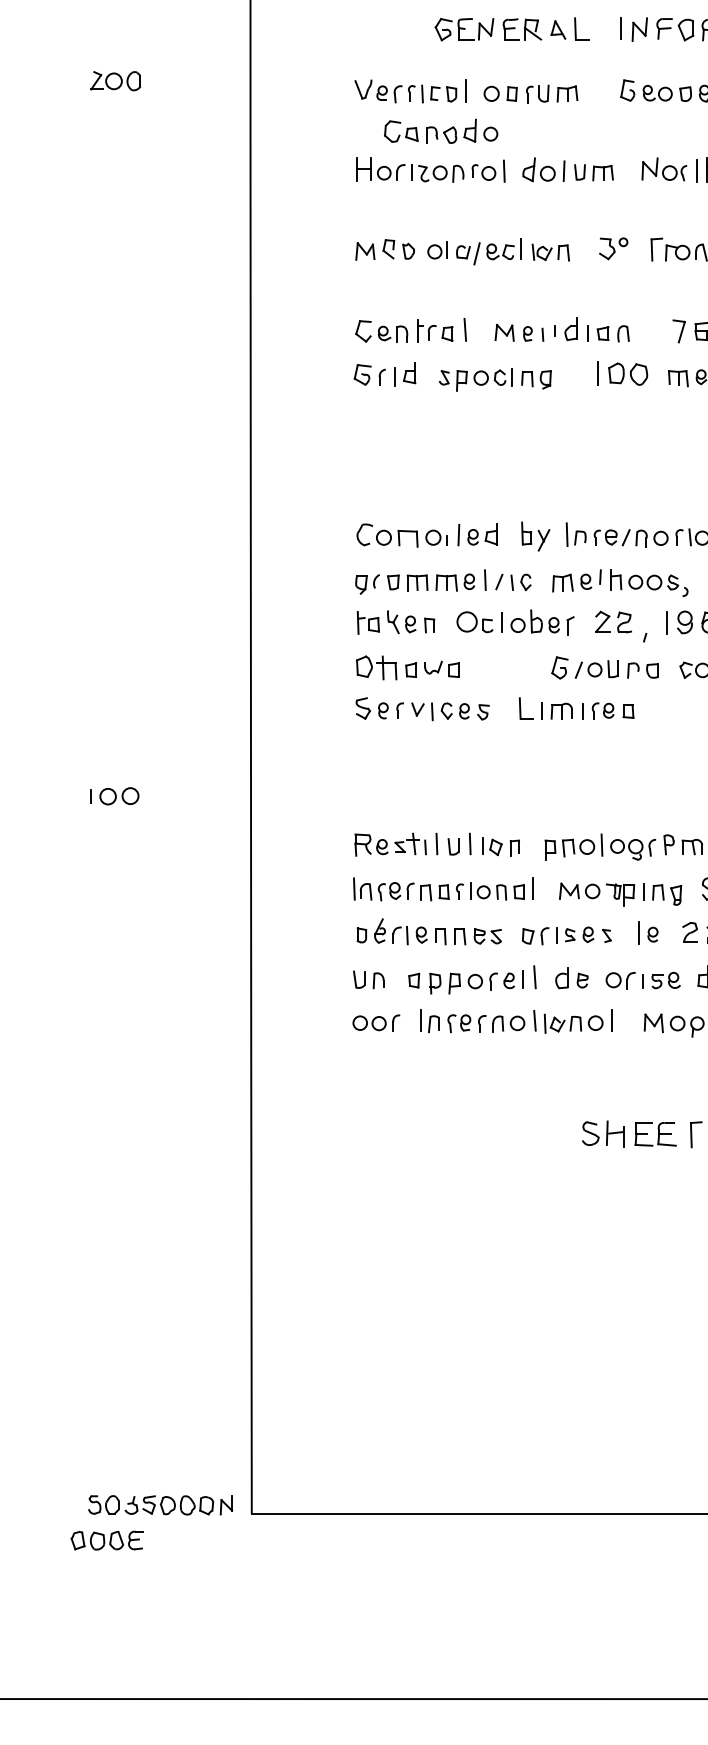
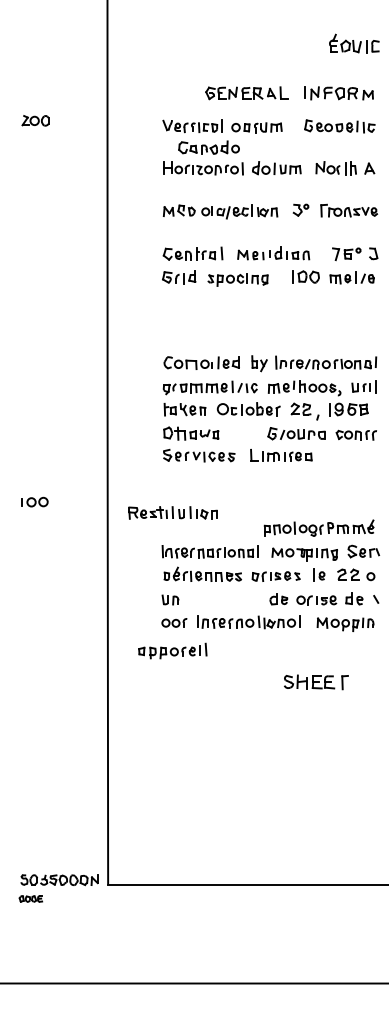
part: (436, 843) -> (172, 512), moved
part: (471, 978) -> (172, 650), moved
part: (106, 1539) -> (30, 898), size x0.6

